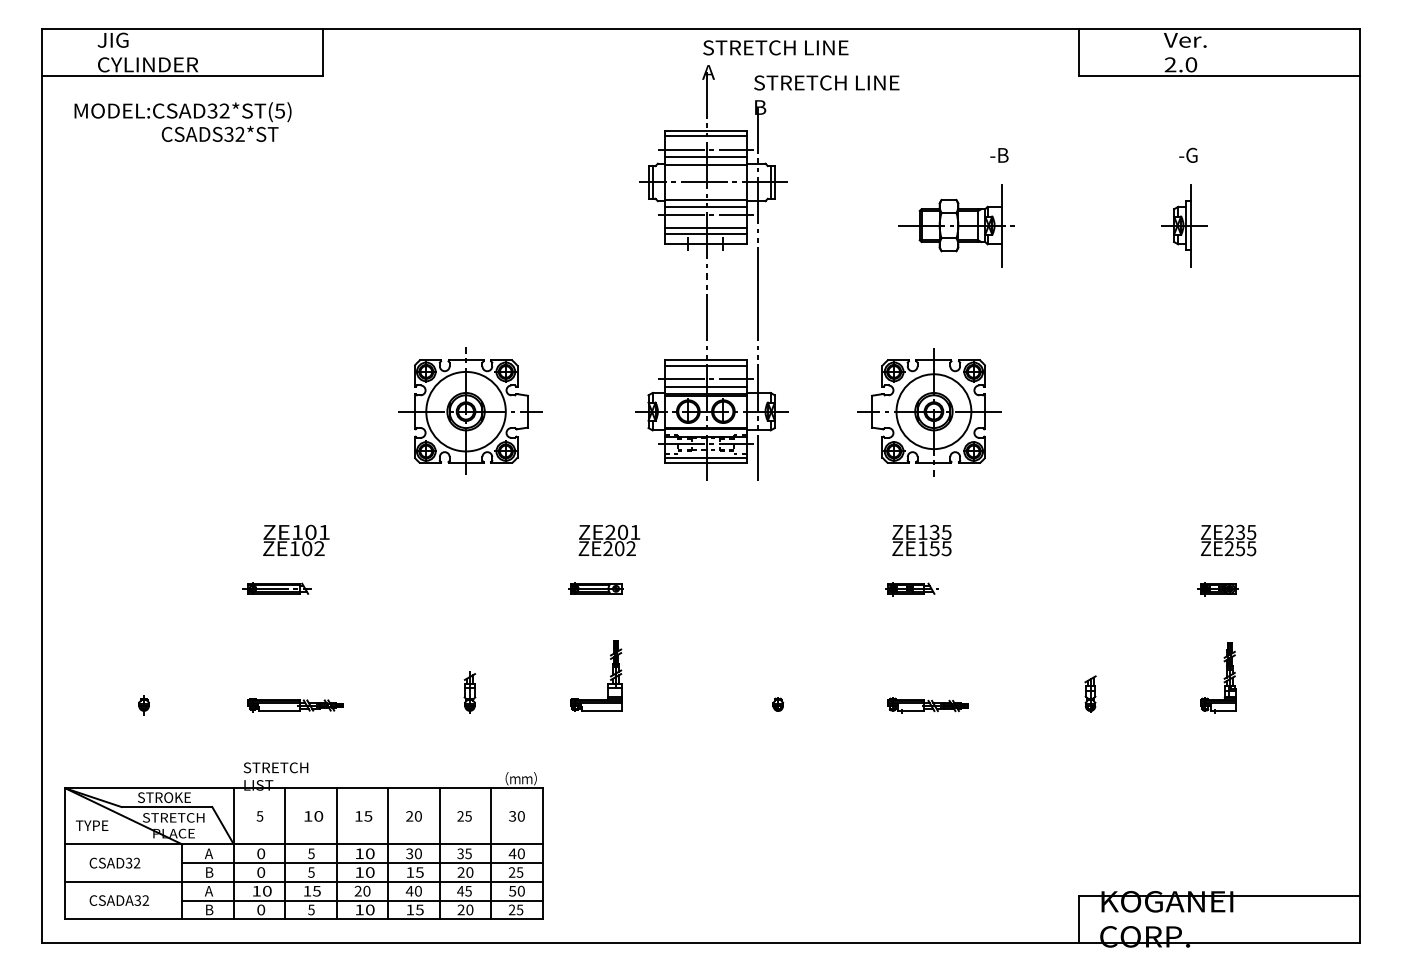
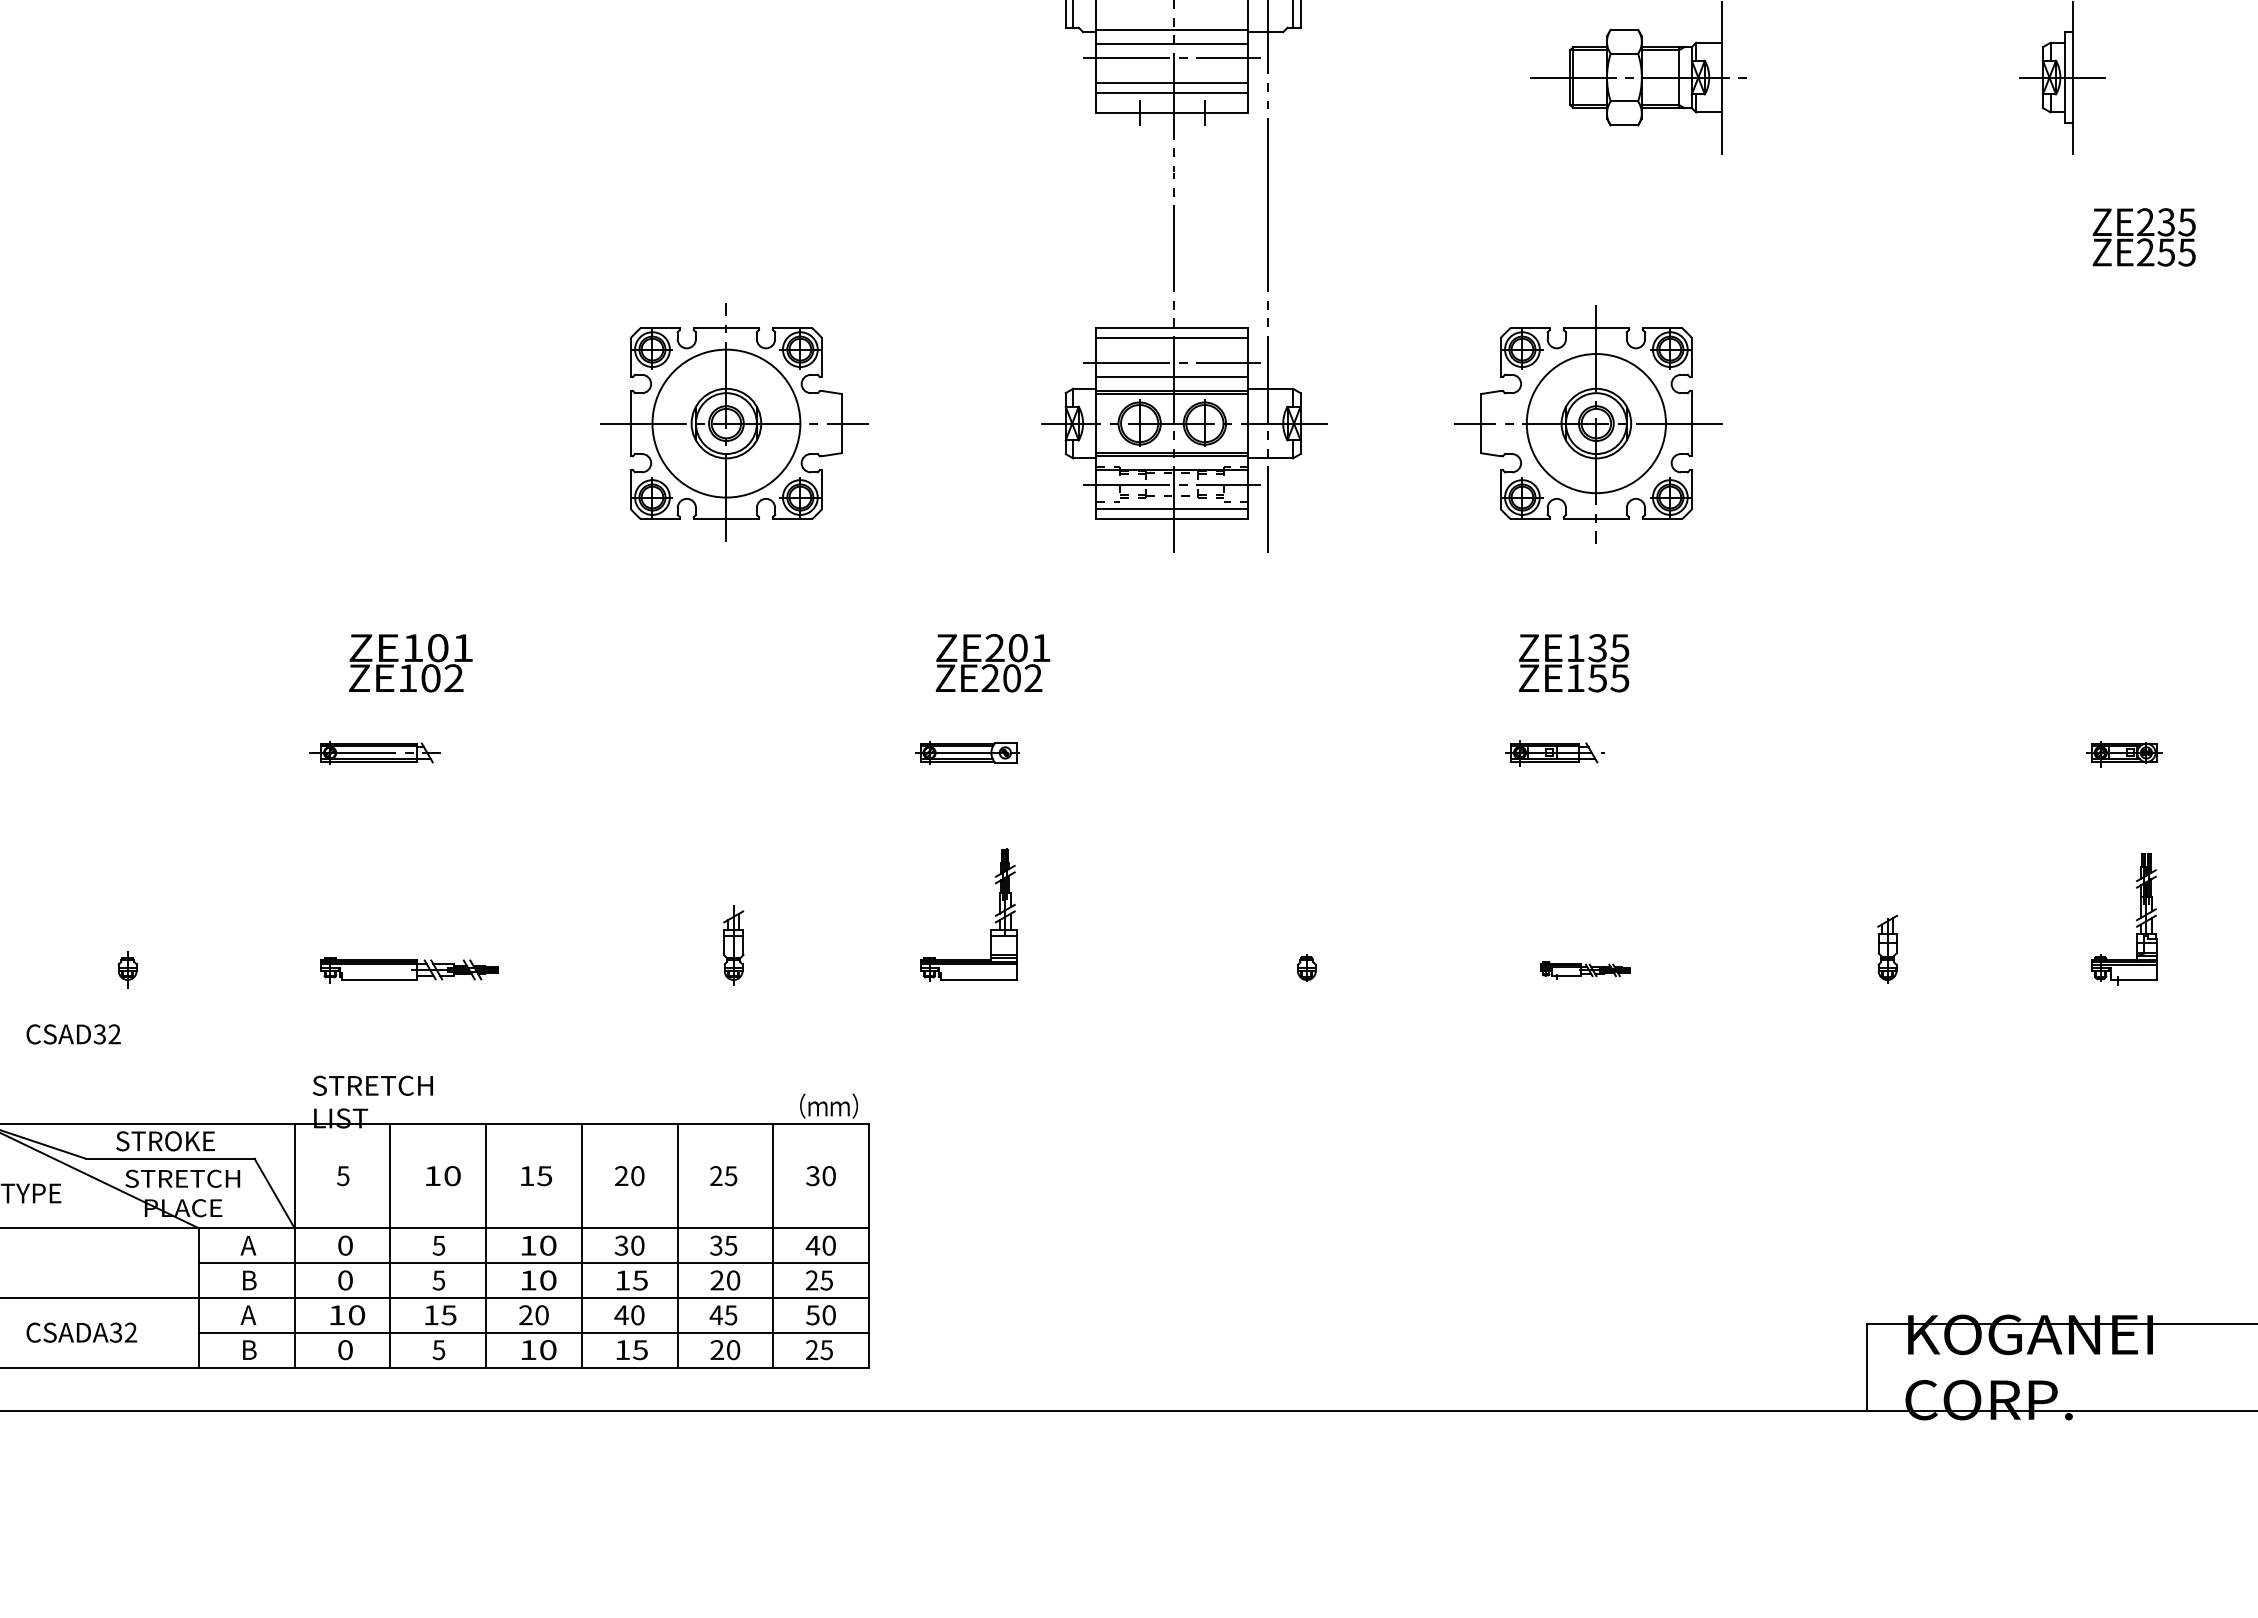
text: (1228, 540) -> (2144, 237), moved
part: (927, 705) -> (1584, 969), size x0.6
text: (114, 862) -> (72, 1033), moved

